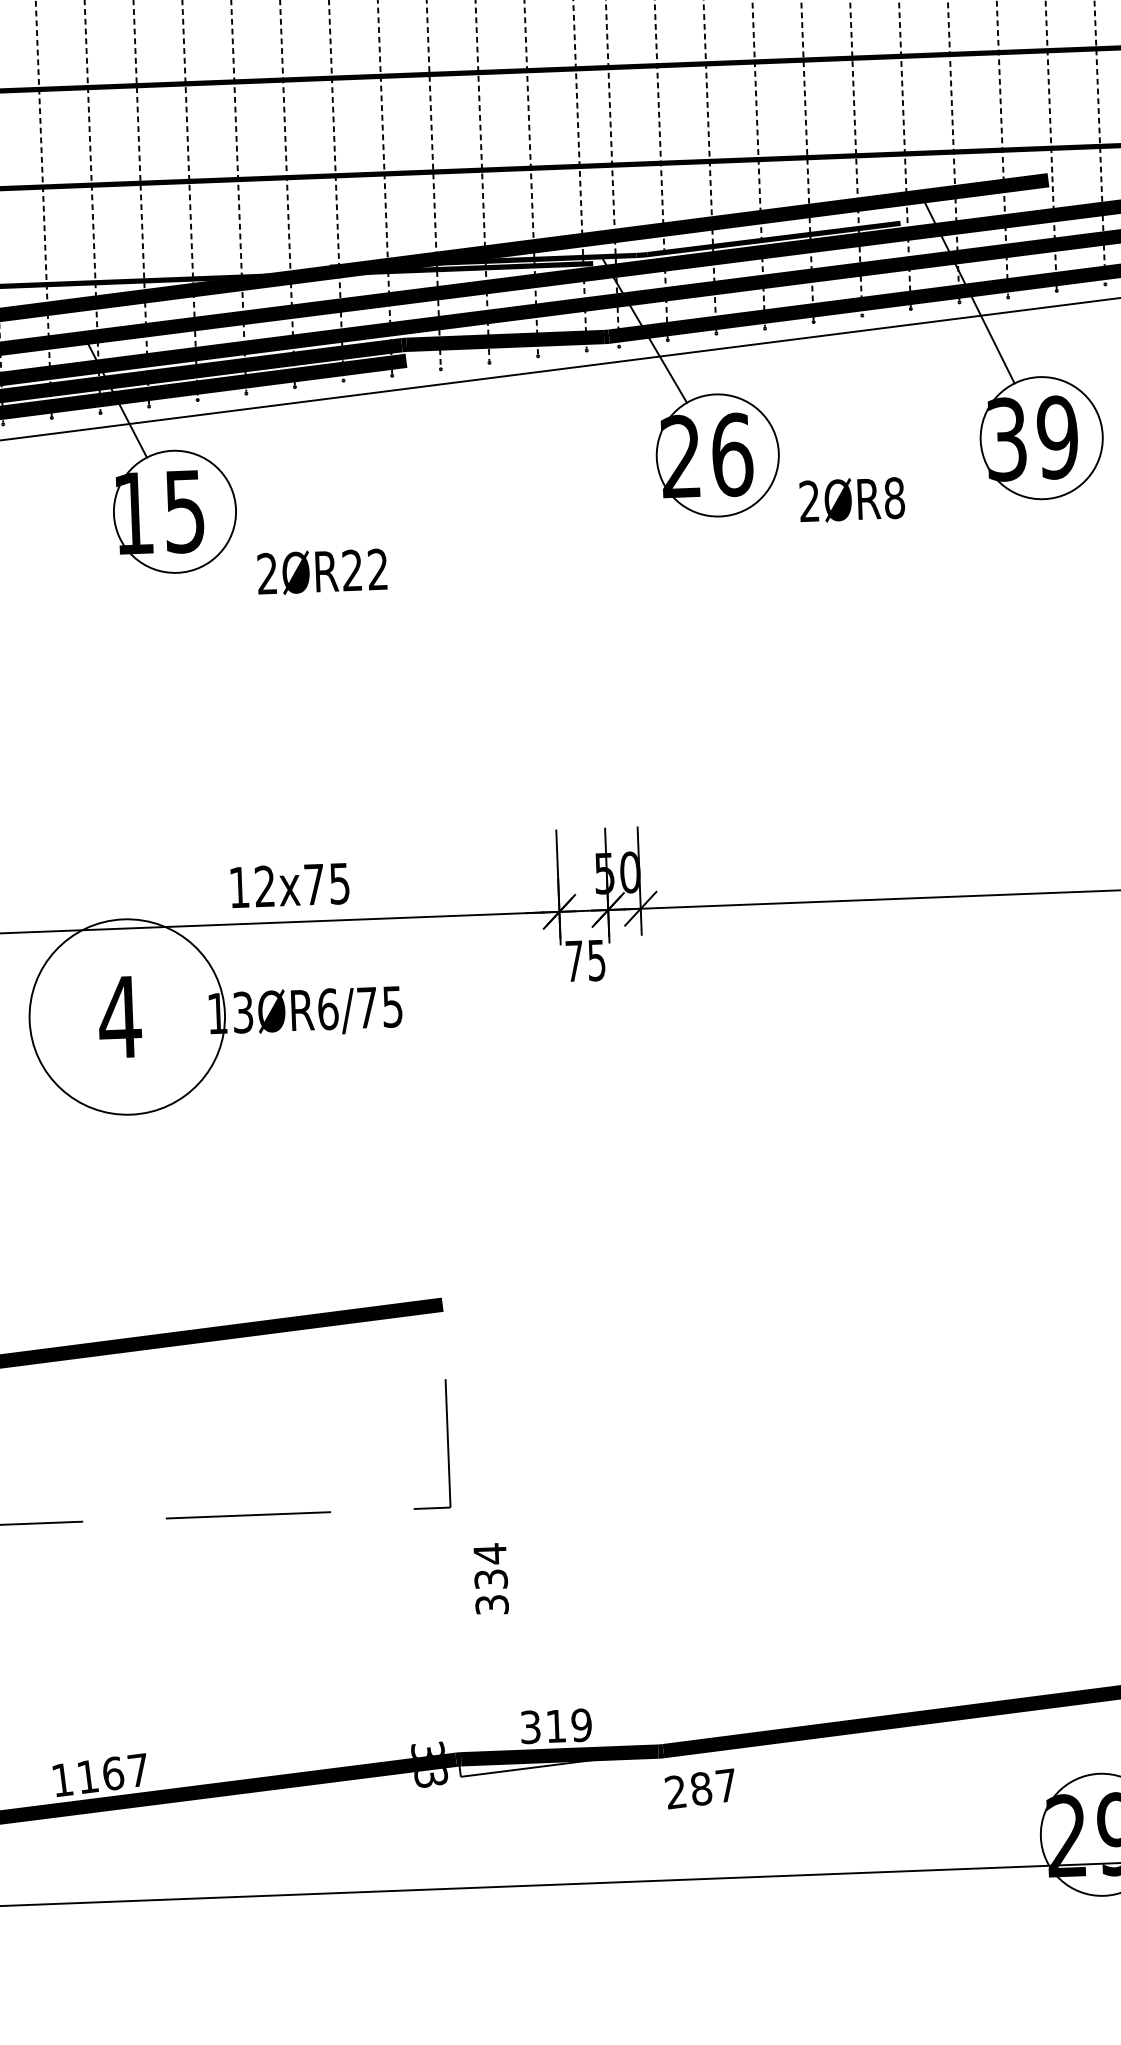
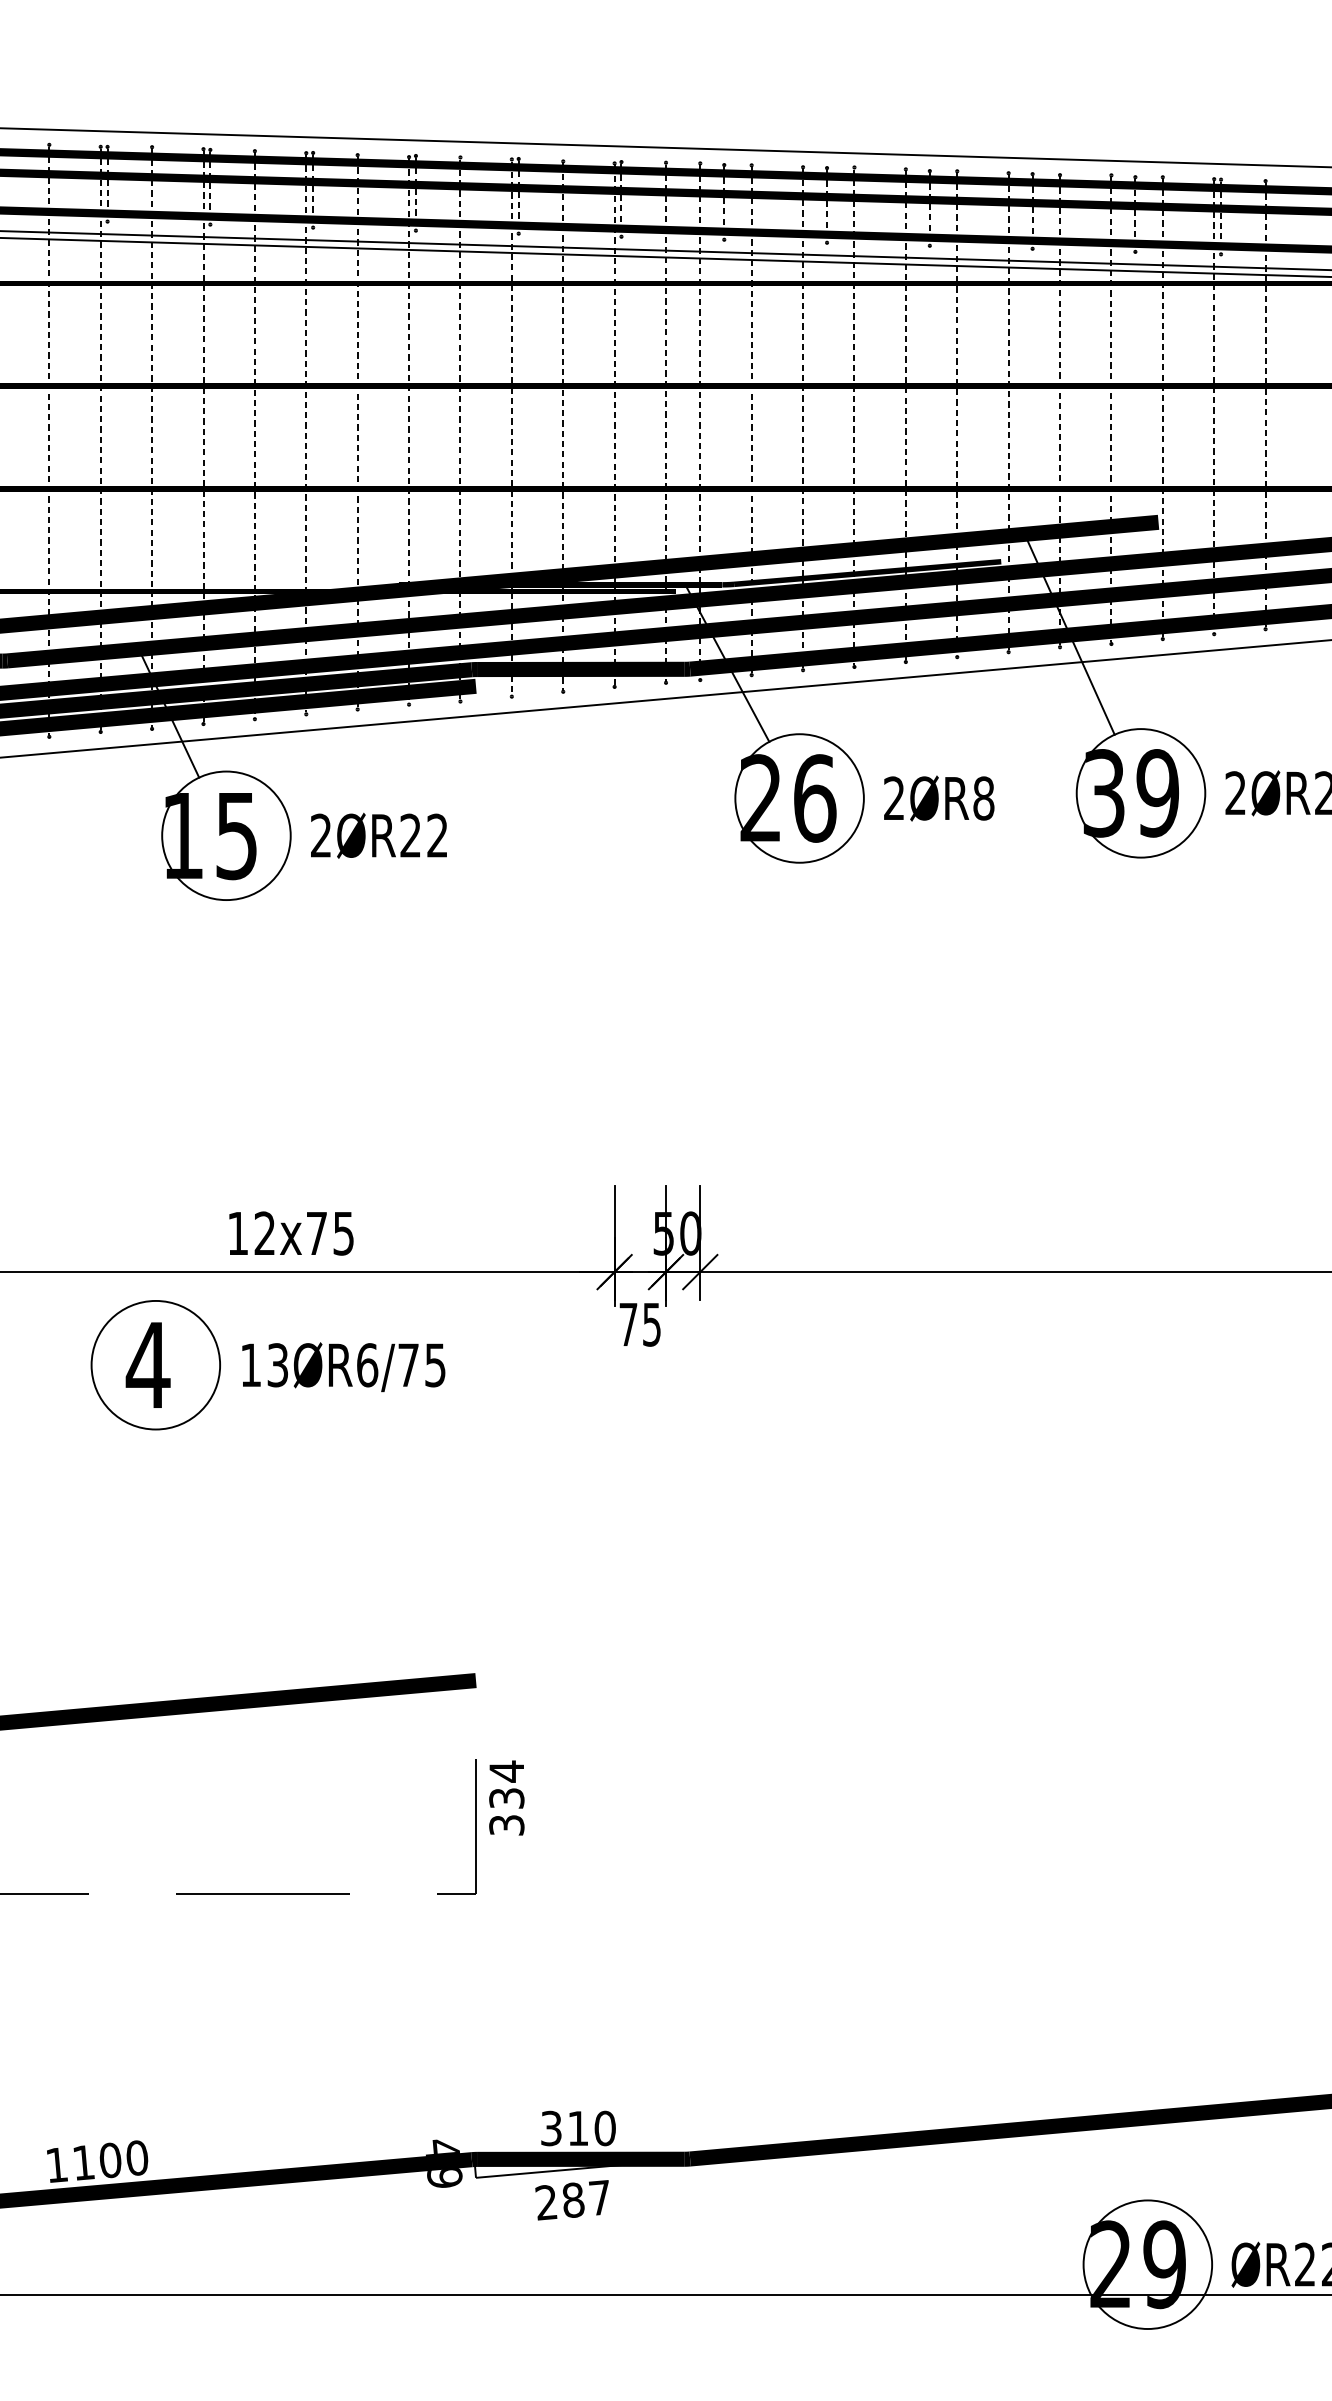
text: (852, 499) -> (939, 798), moved
text: (321, 571) -> (378, 835), moved
text: (290, 885) -> (291, 1233), moved
circle: (126, 1016) -> (155, 1364), size x0.62
text: (490, 1578) -> (506, 1797), moved
text: (581, 1725) -> (604, 2128), 319 -> 310
text: (429, 1764) -> (443, 2163), 33 -> 49
text: (125, 1772) -> (123, 2159), 1167 -> 1100
text: (699, 1789) -> (571, 2200), moved

